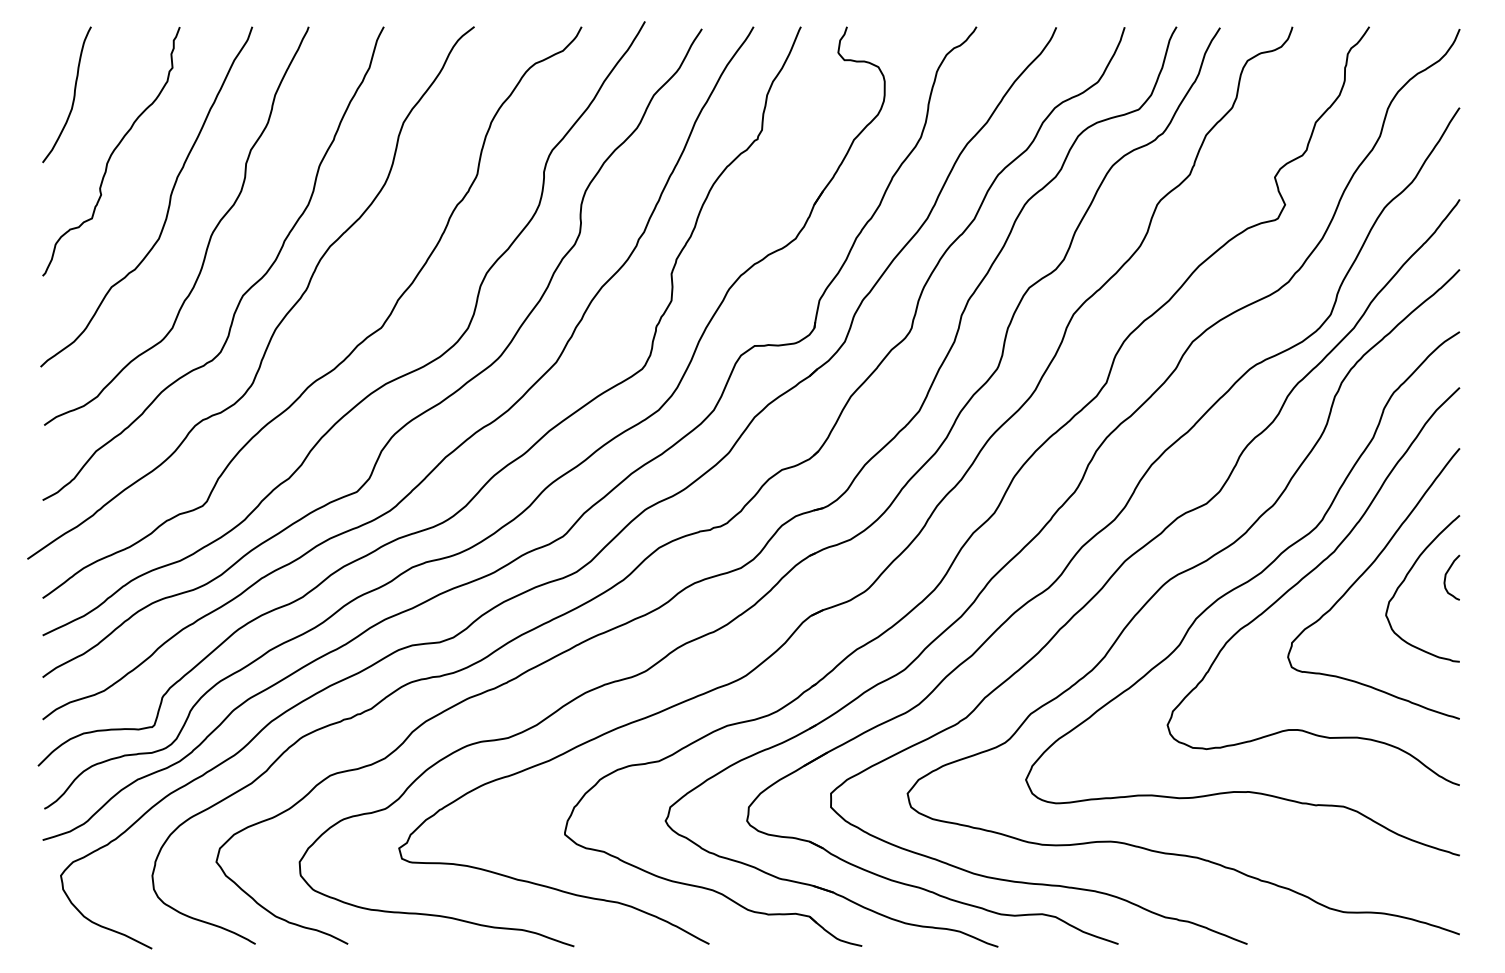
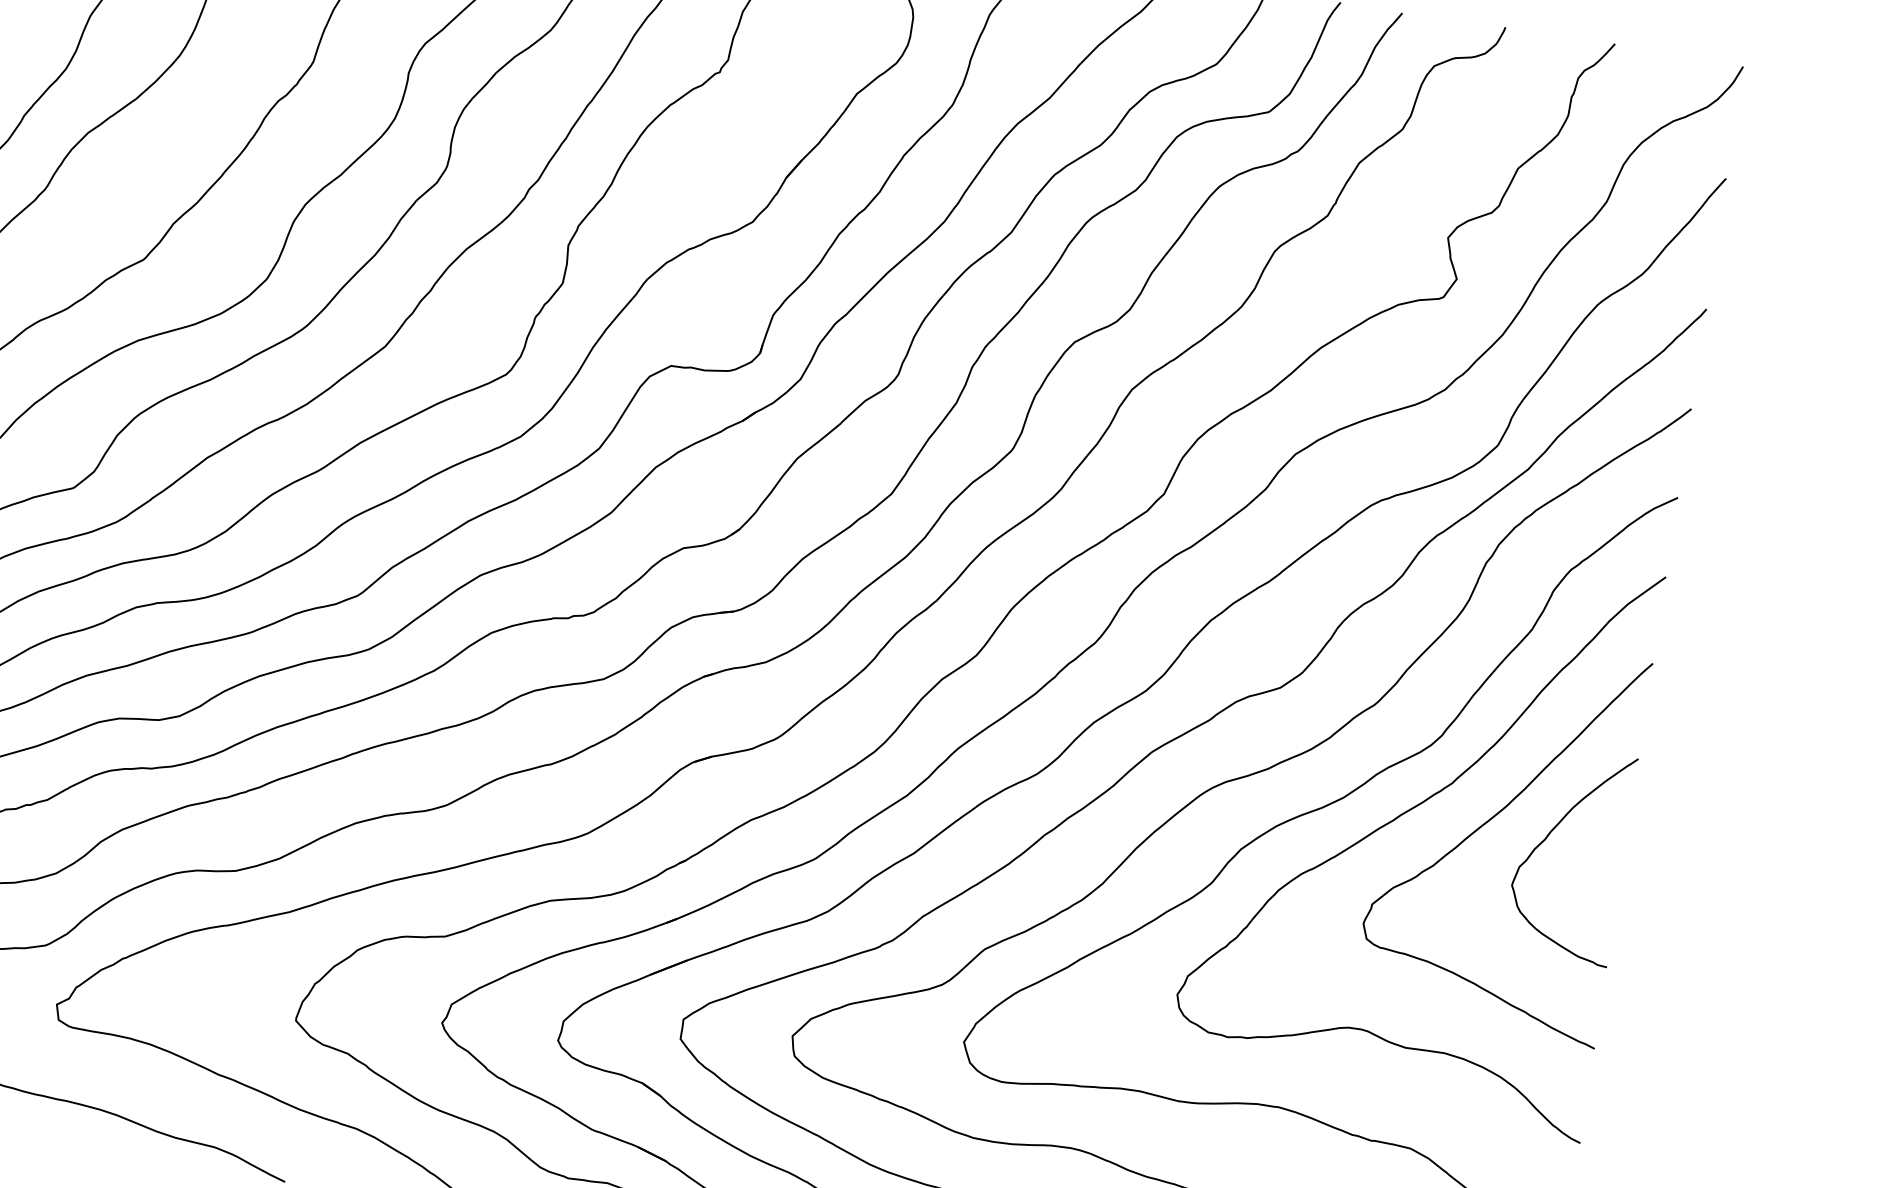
curve: (1446, 577) -> (1606, 844), removed

